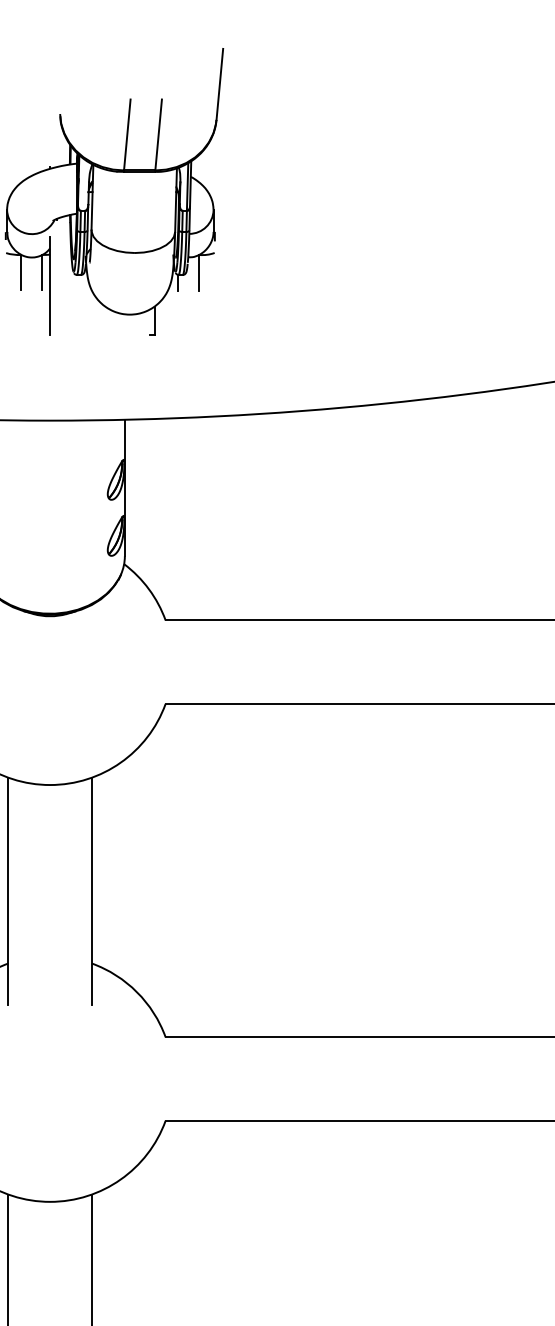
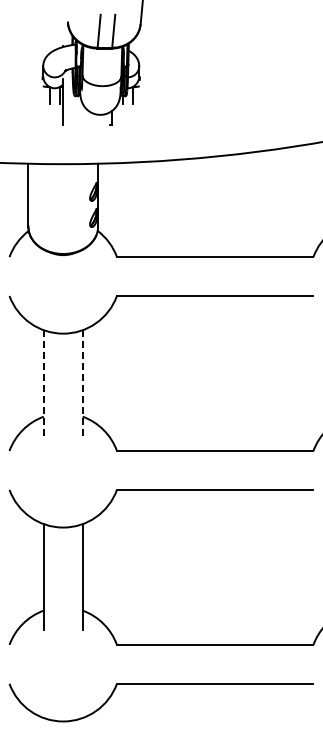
line: (7, 892) -> (43, 383), solid -> dashed
line: (91, 892) -> (82, 383), solid -> dashed

